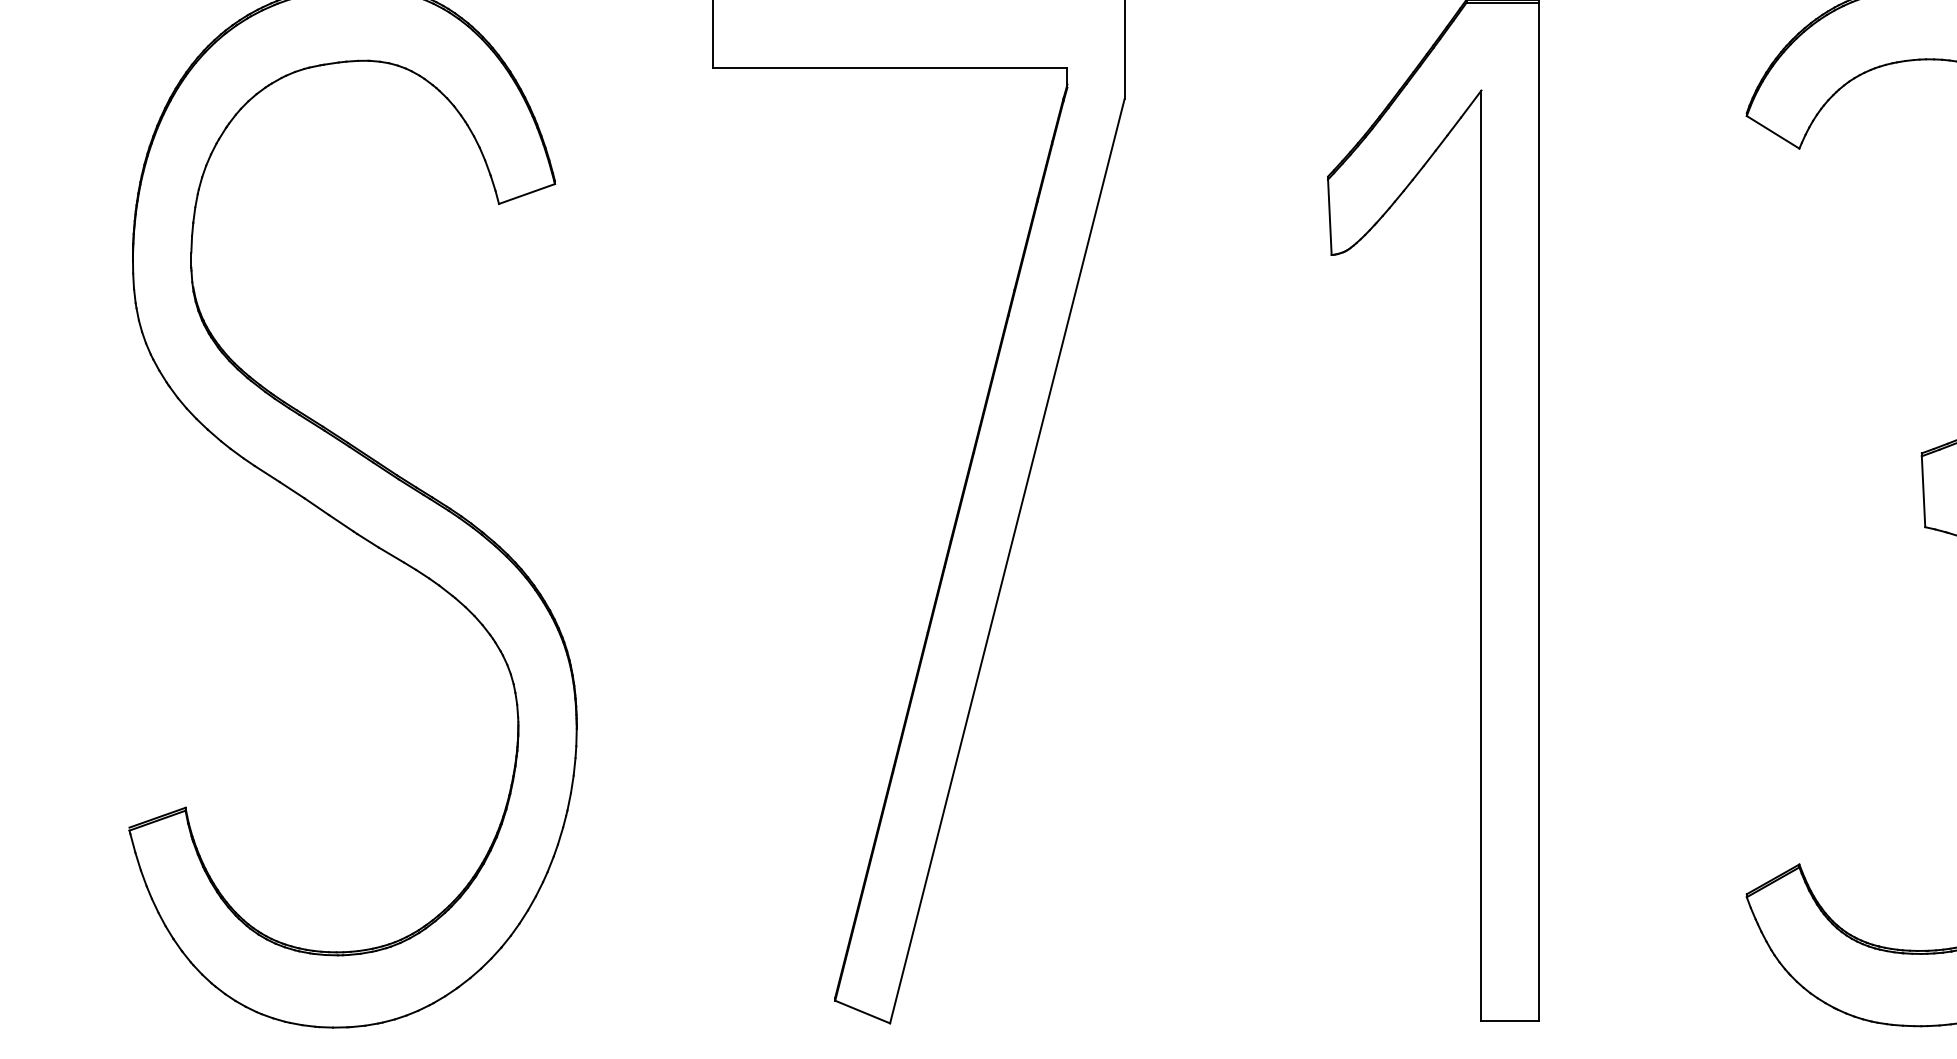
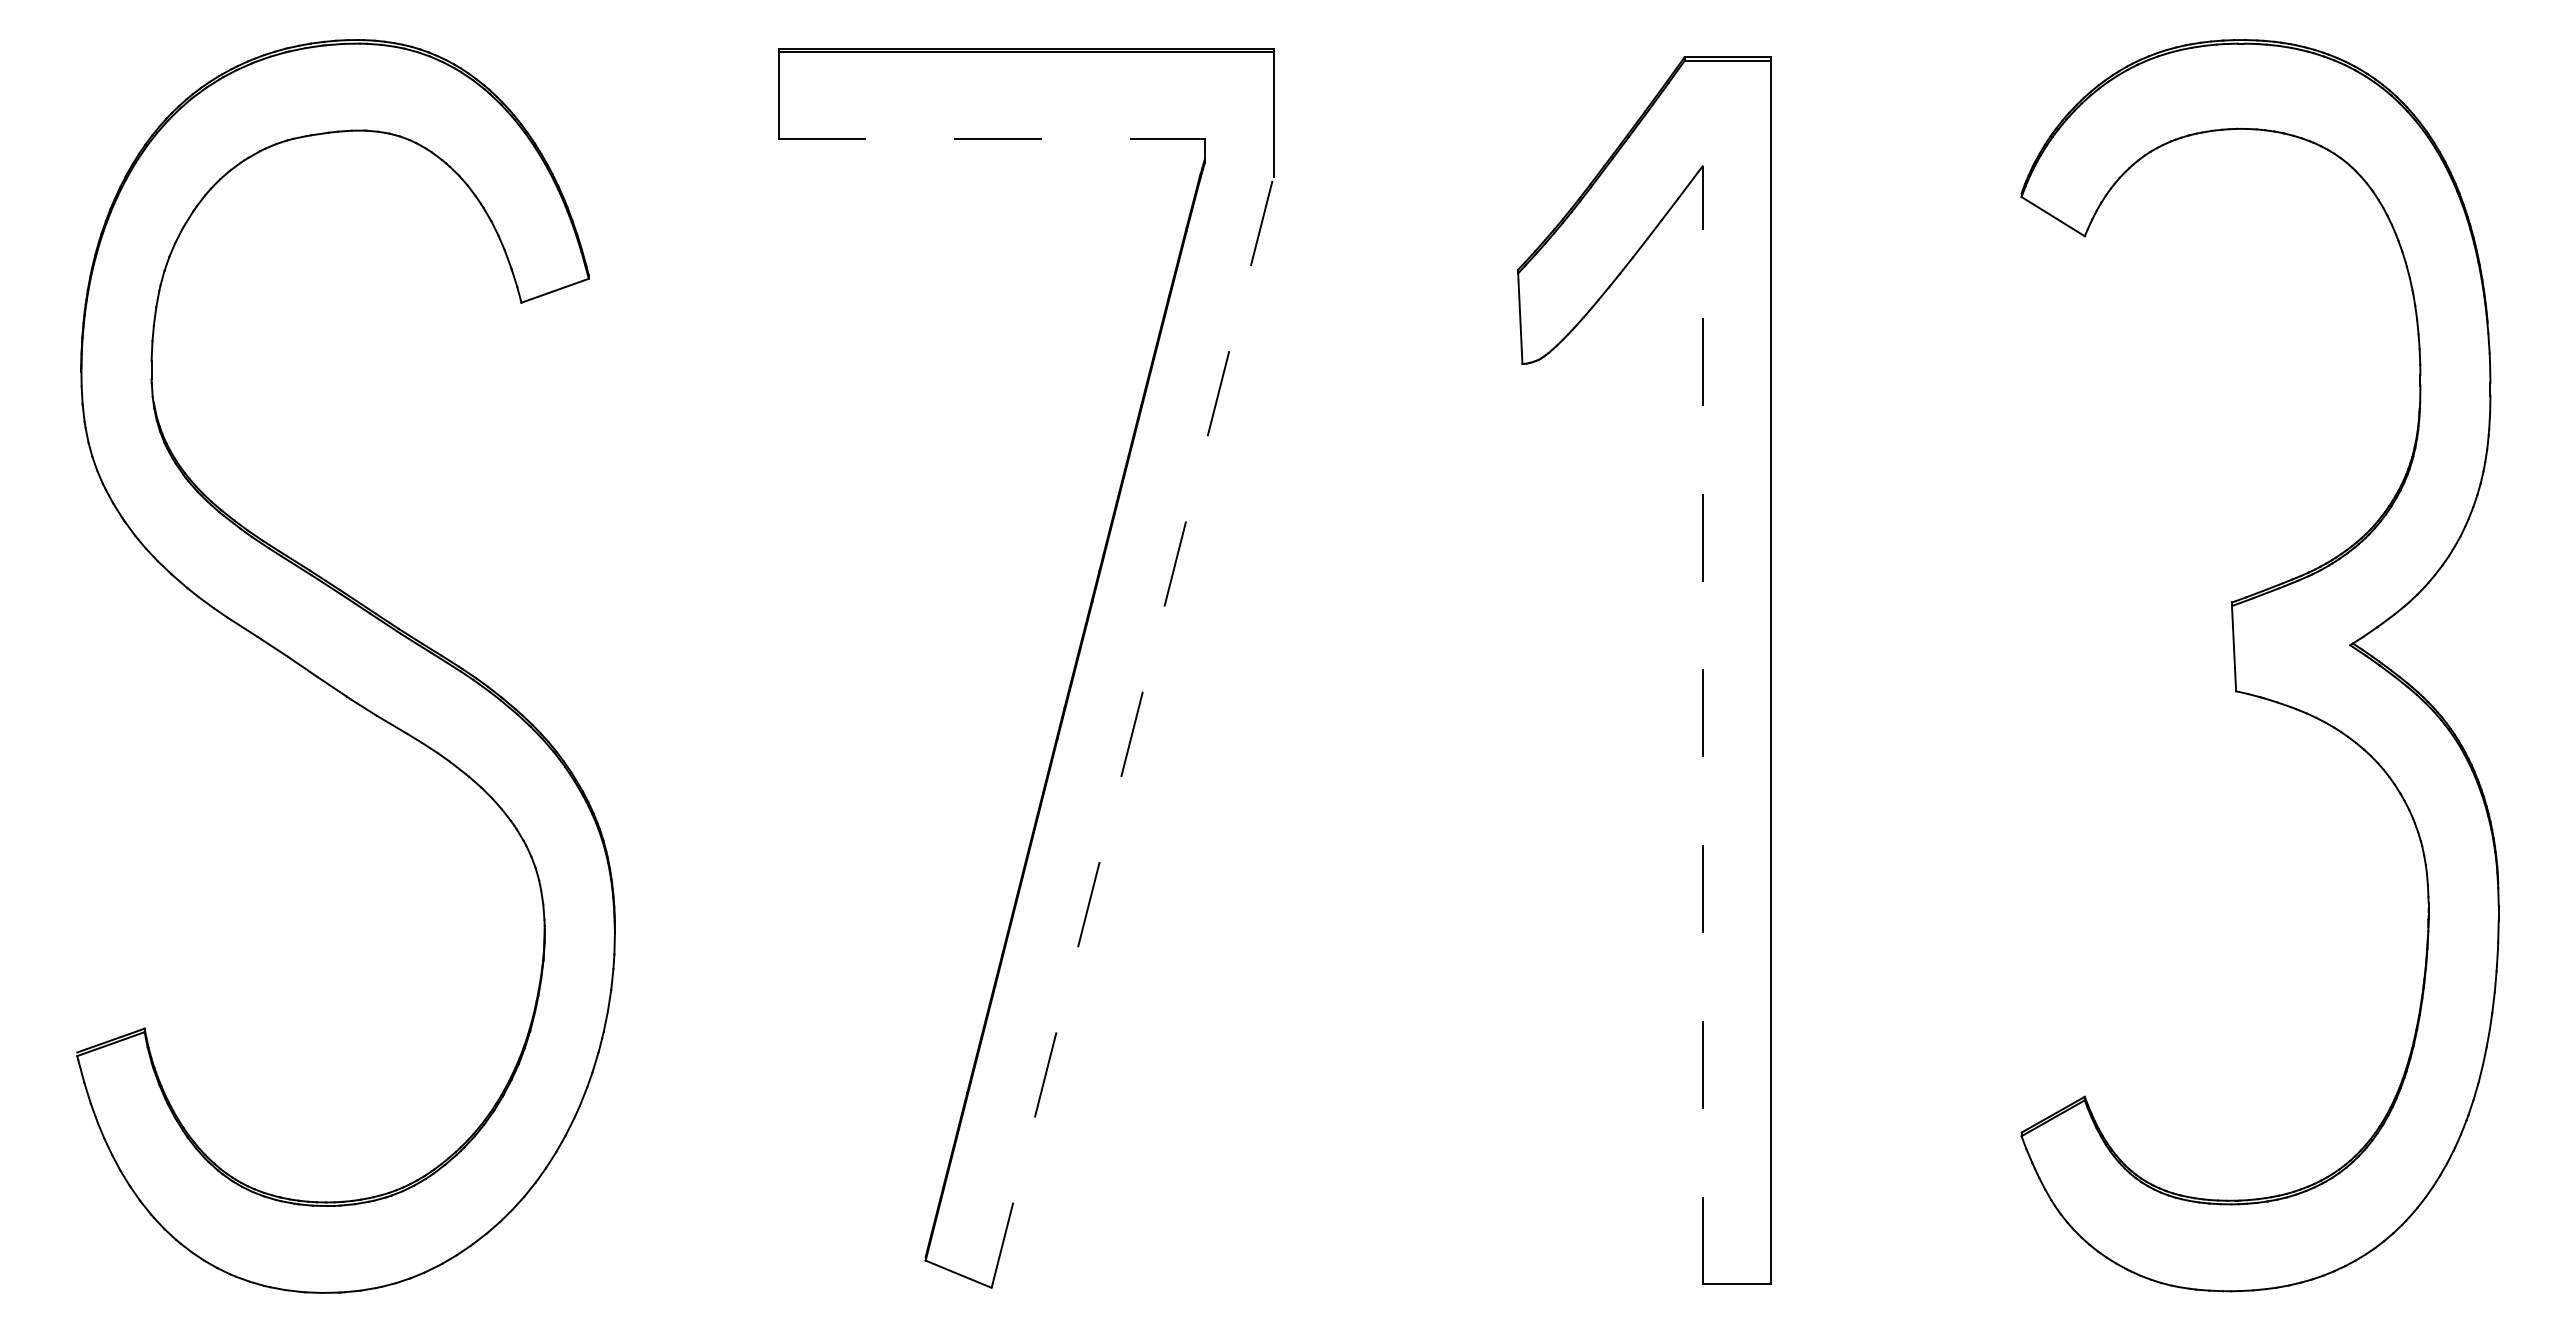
line: (890, 68) -> (992, 139), solid -> dashed
line: (1481, 554) -> (1702, 724), solid -> dashed
line: (1007, 560) -> (1132, 731), solid -> dashed

